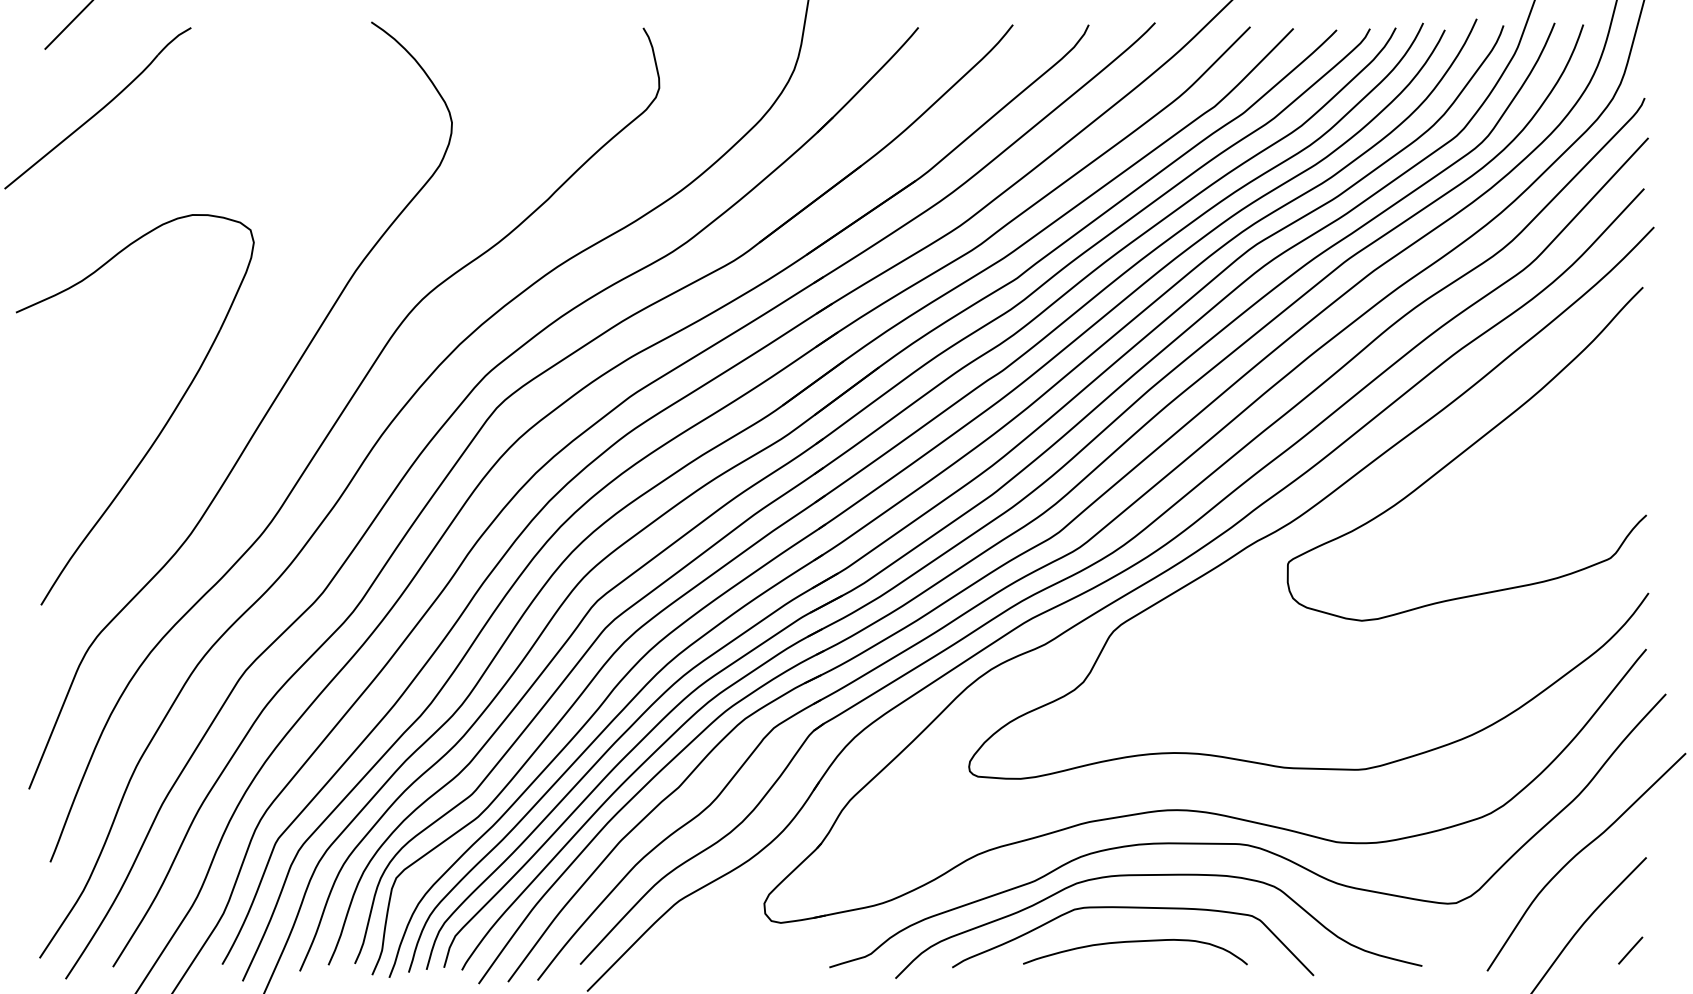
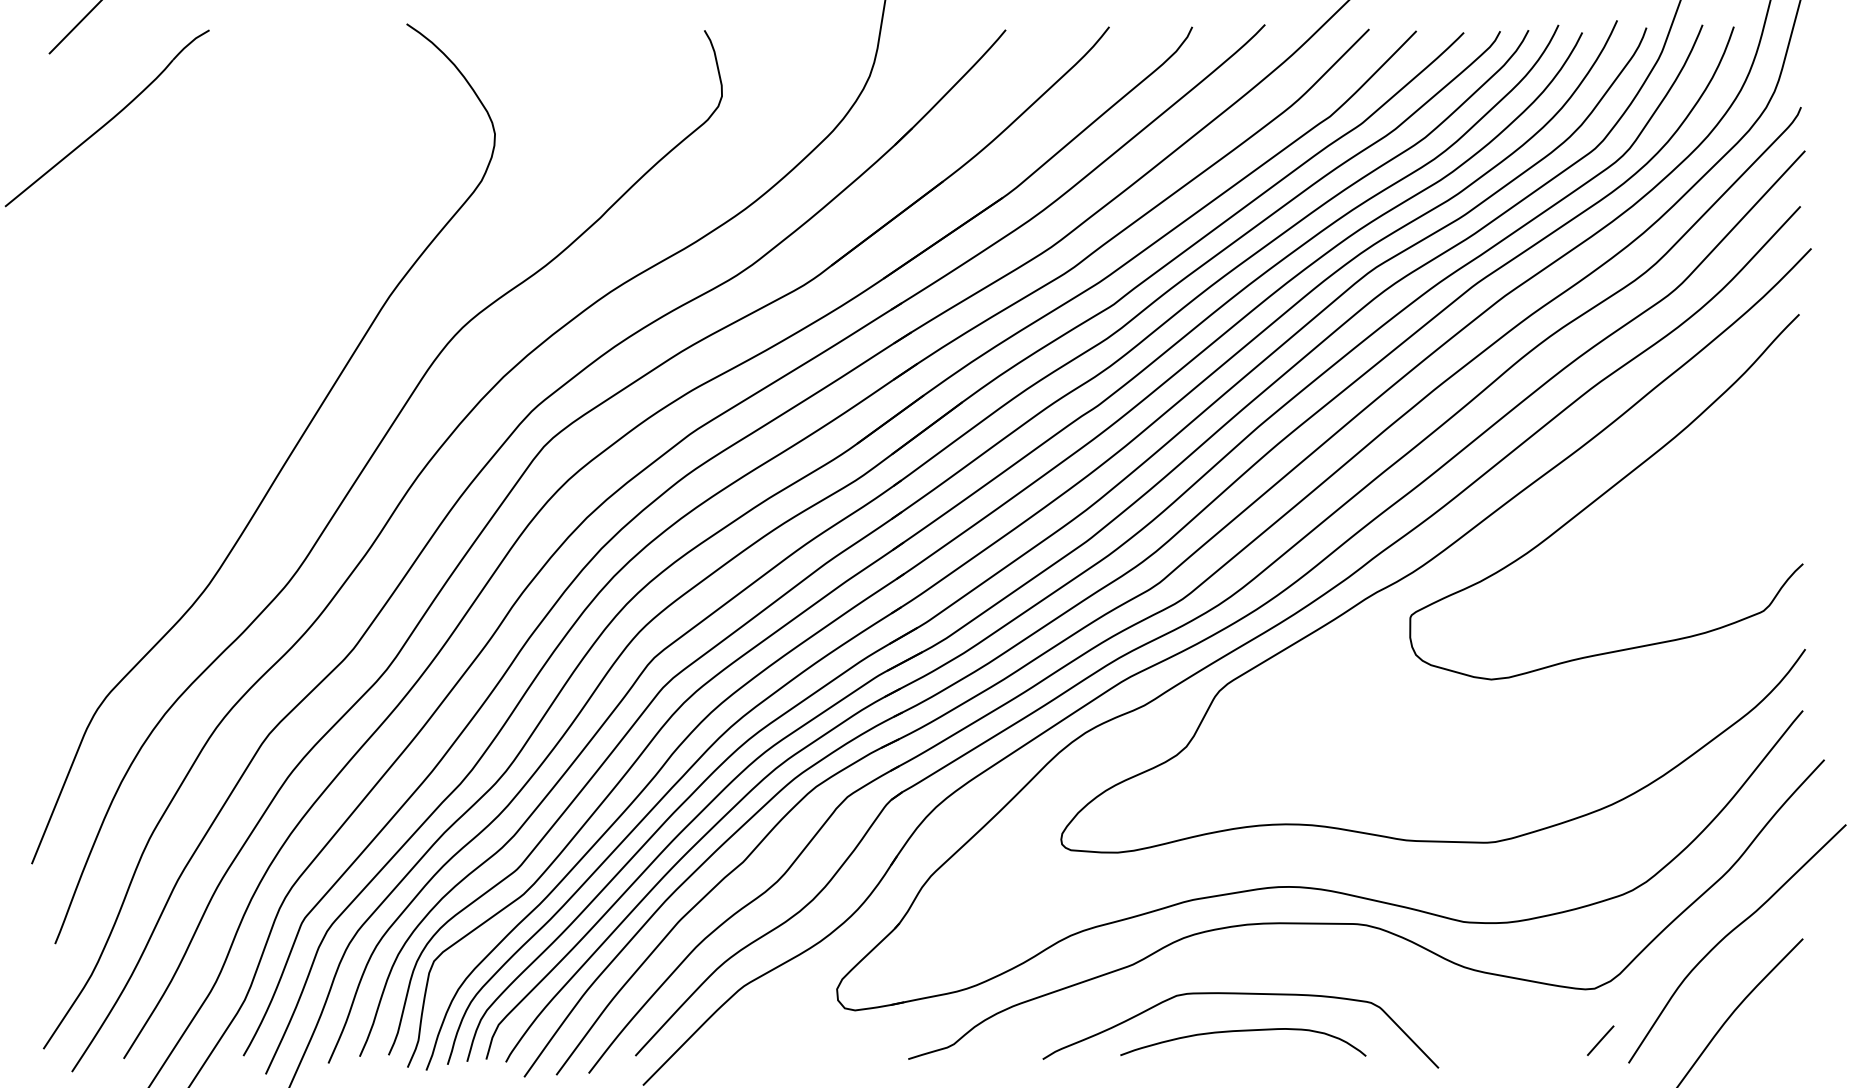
part: (162, 427) -> (178, 467), removed
curve: (1158, 875) -> (1268, 958), removed
line: (1630, 950) -> (1600, 1040), moved

